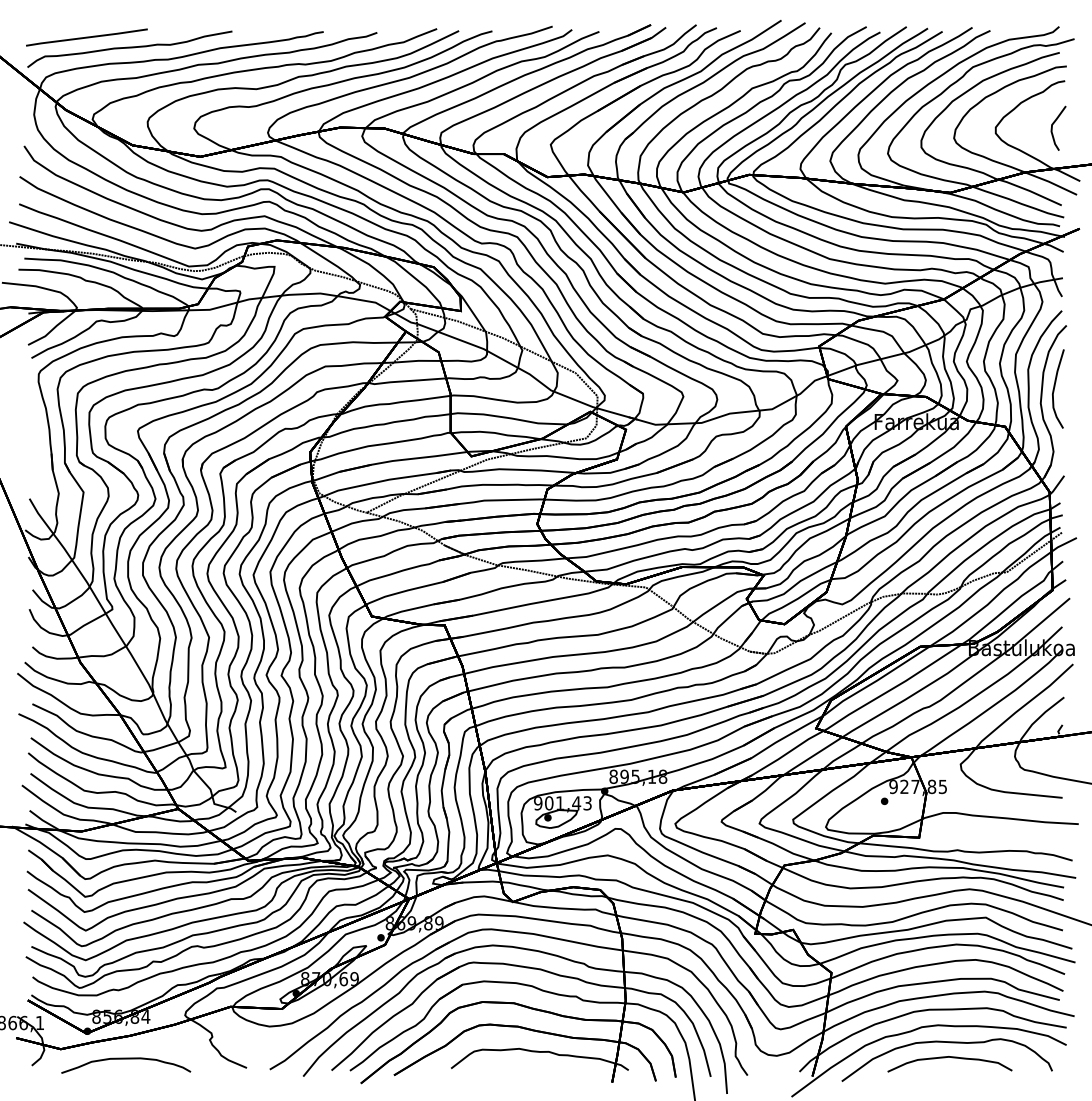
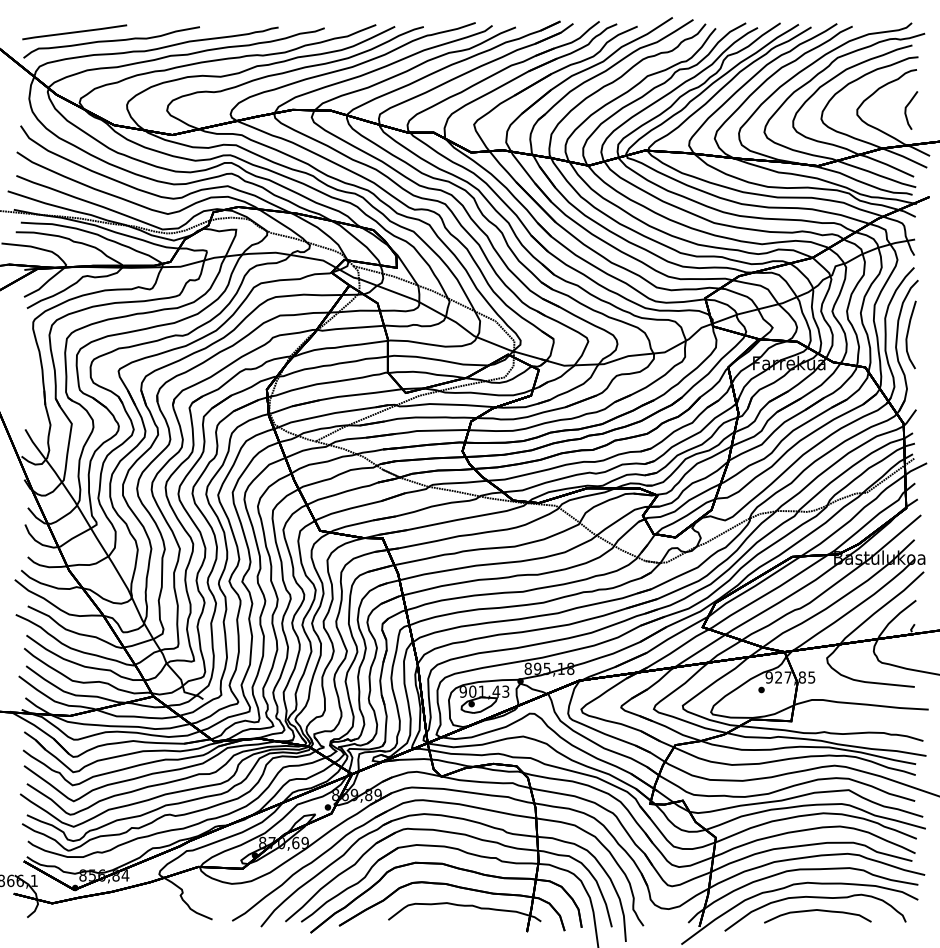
curve: (126, 1059) -> (108, 912), removed

